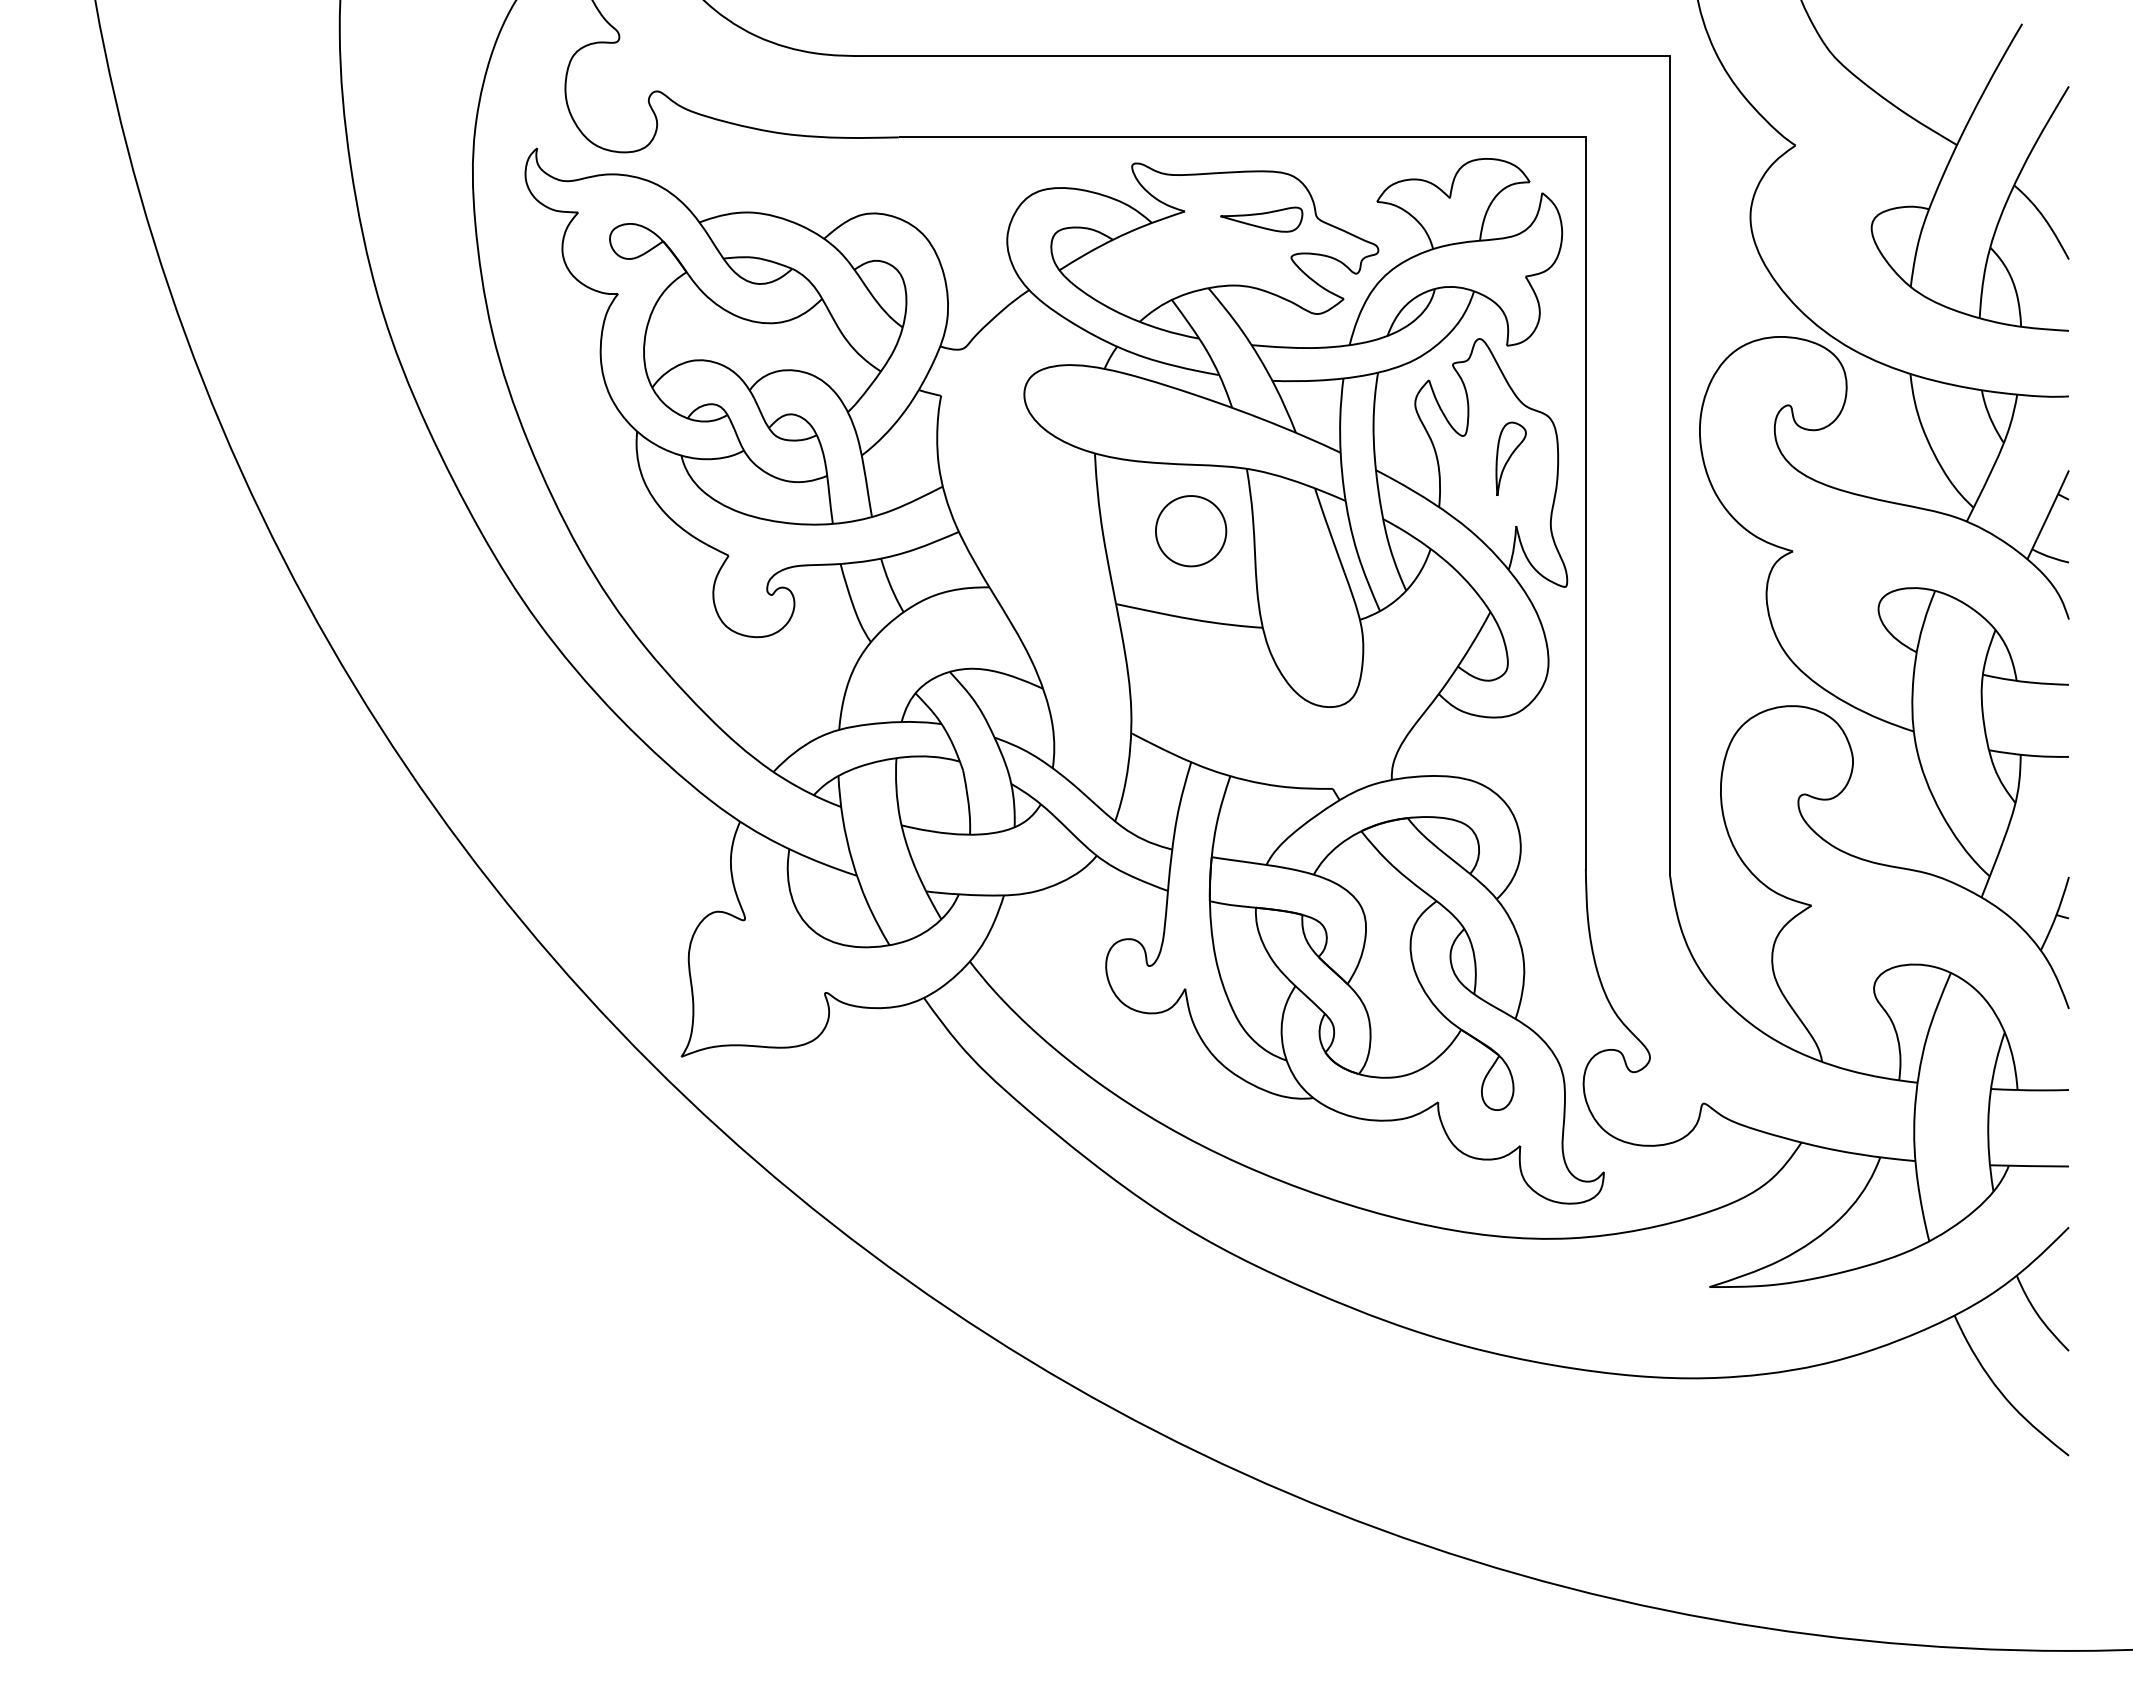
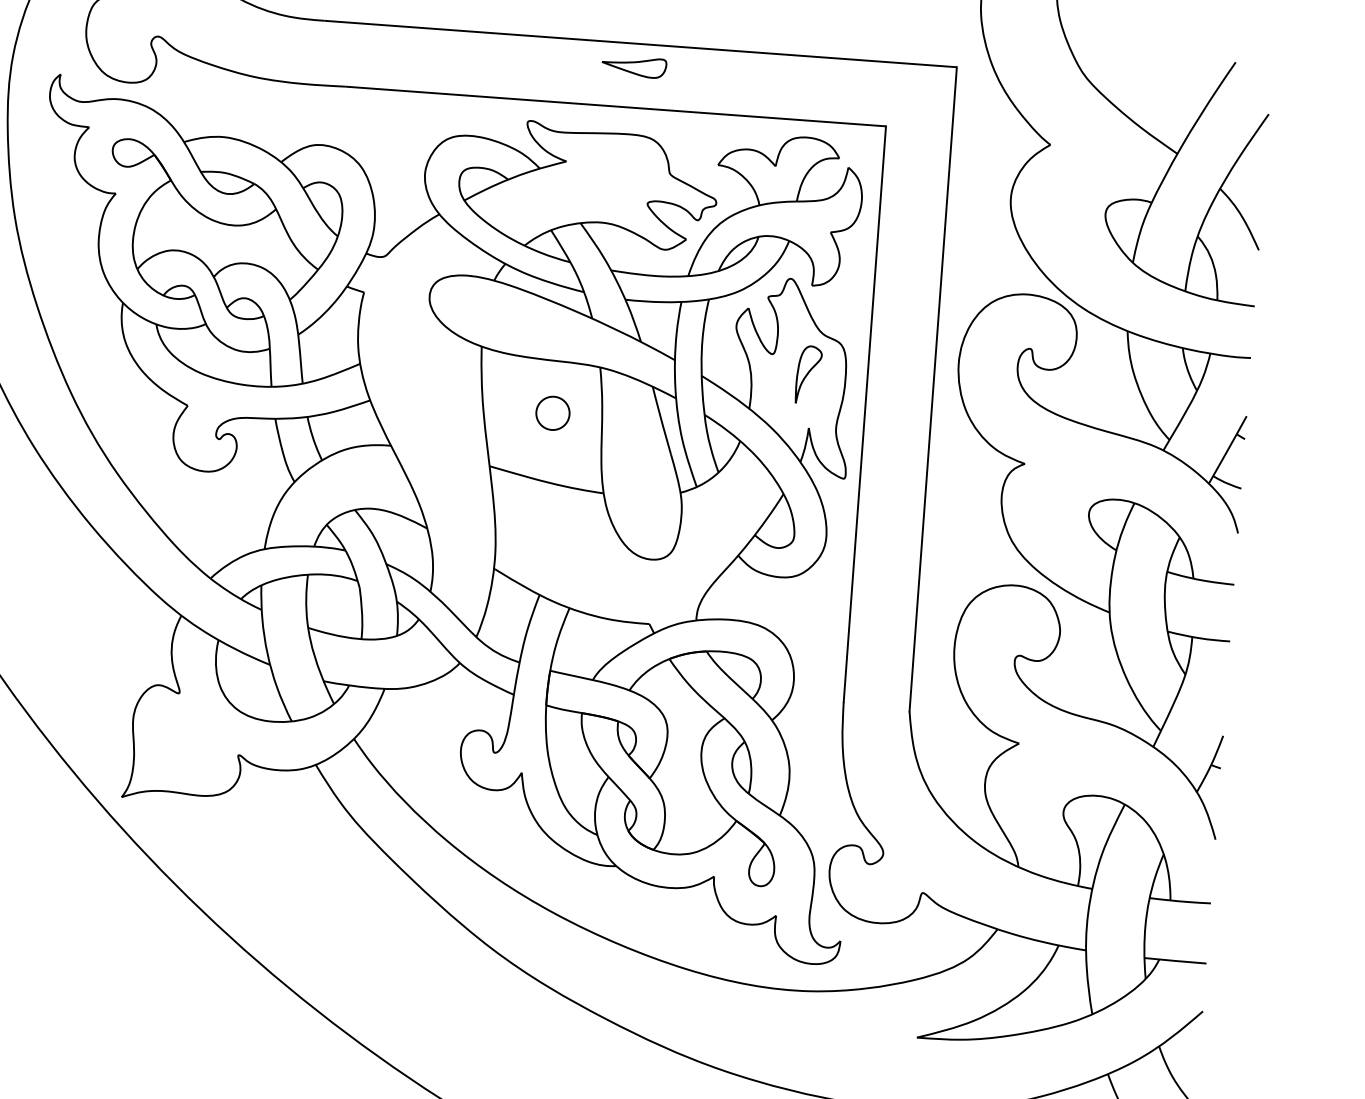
part: (1261, 219) -> (633, 66), moved
part: (1191, 531) -> (553, 413), size x0.6

